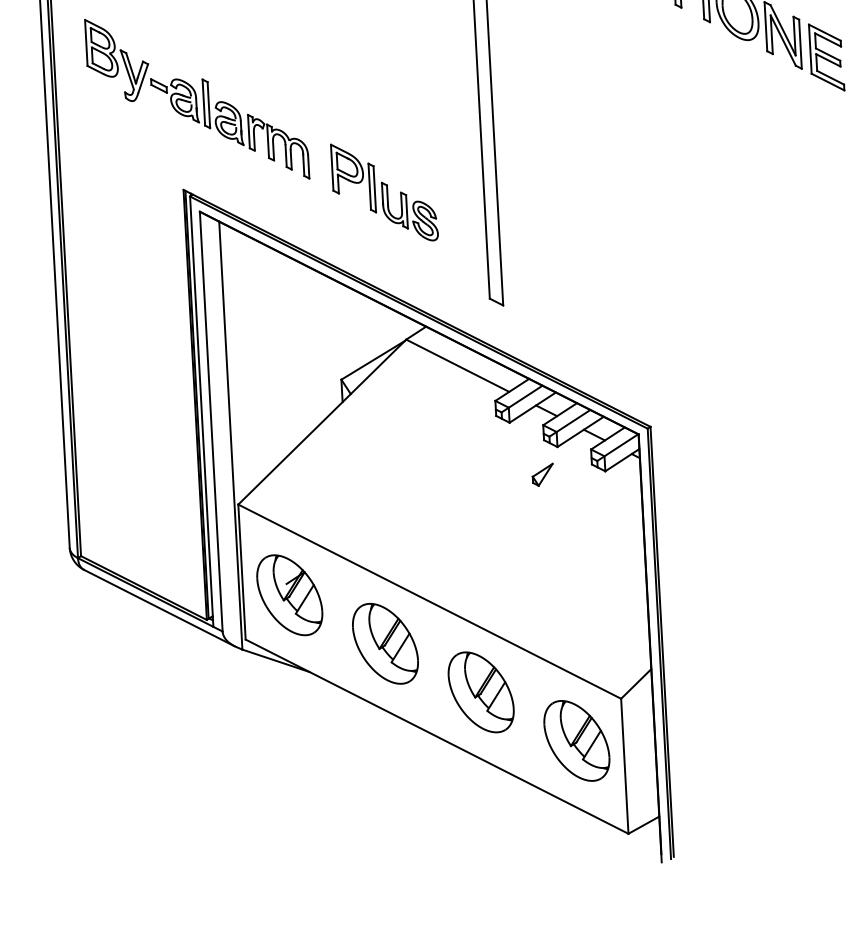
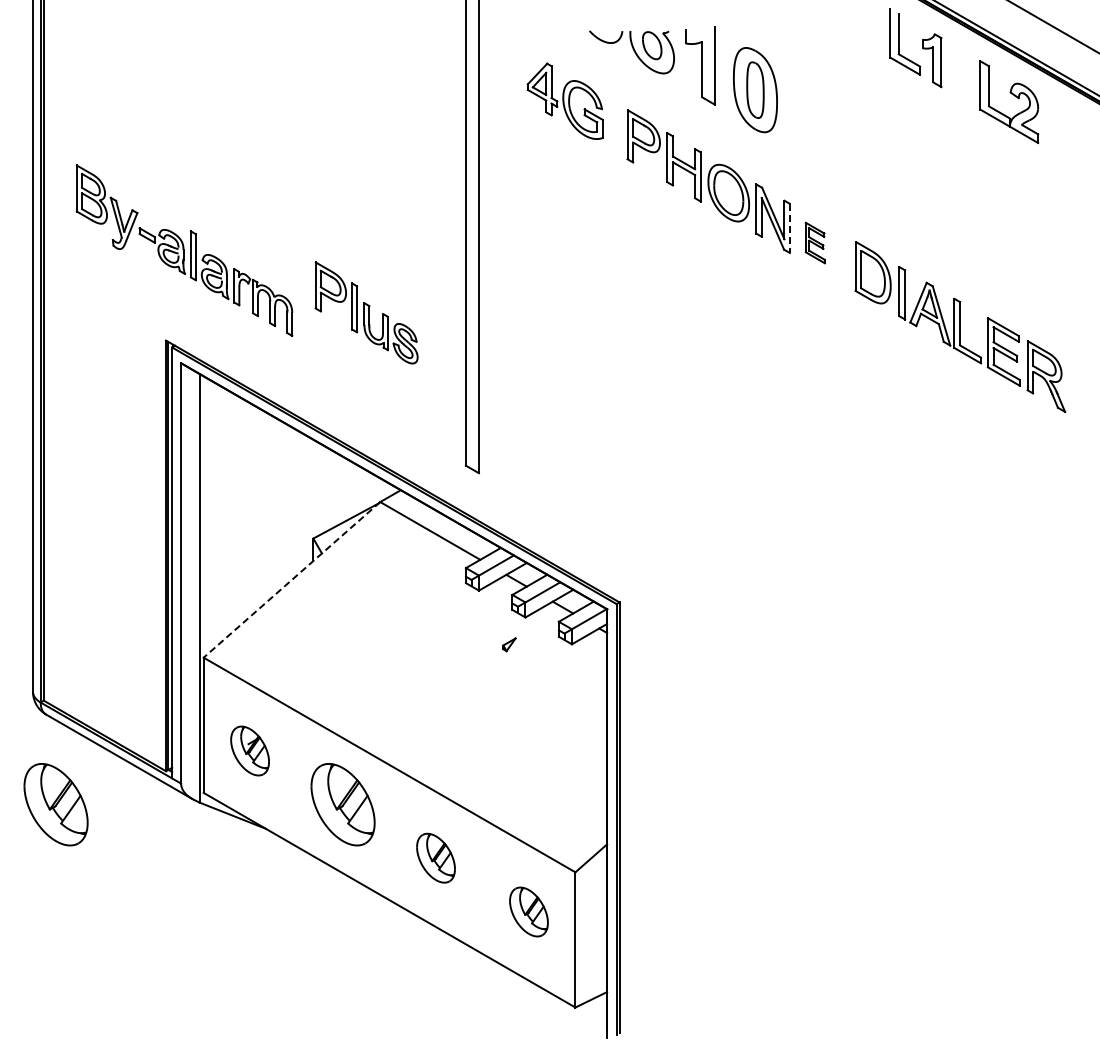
line: (800, 44) -> (789, 228), solid -> dashed
part: (826, 56) -> (815, 242), size x0.6
part: (384, 192) -> (366, 312), moved
line: (321, 421) -> (291, 579), solid -> dashed
part: (542, 474) -> (509, 644), size x0.6
part: (289, 594) -> (249, 750), size x0.6
part: (98, 659) -> (55, 804), added
part: (480, 691) -> (435, 857), size x0.6
part: (576, 740) -> (528, 911), size x0.6

